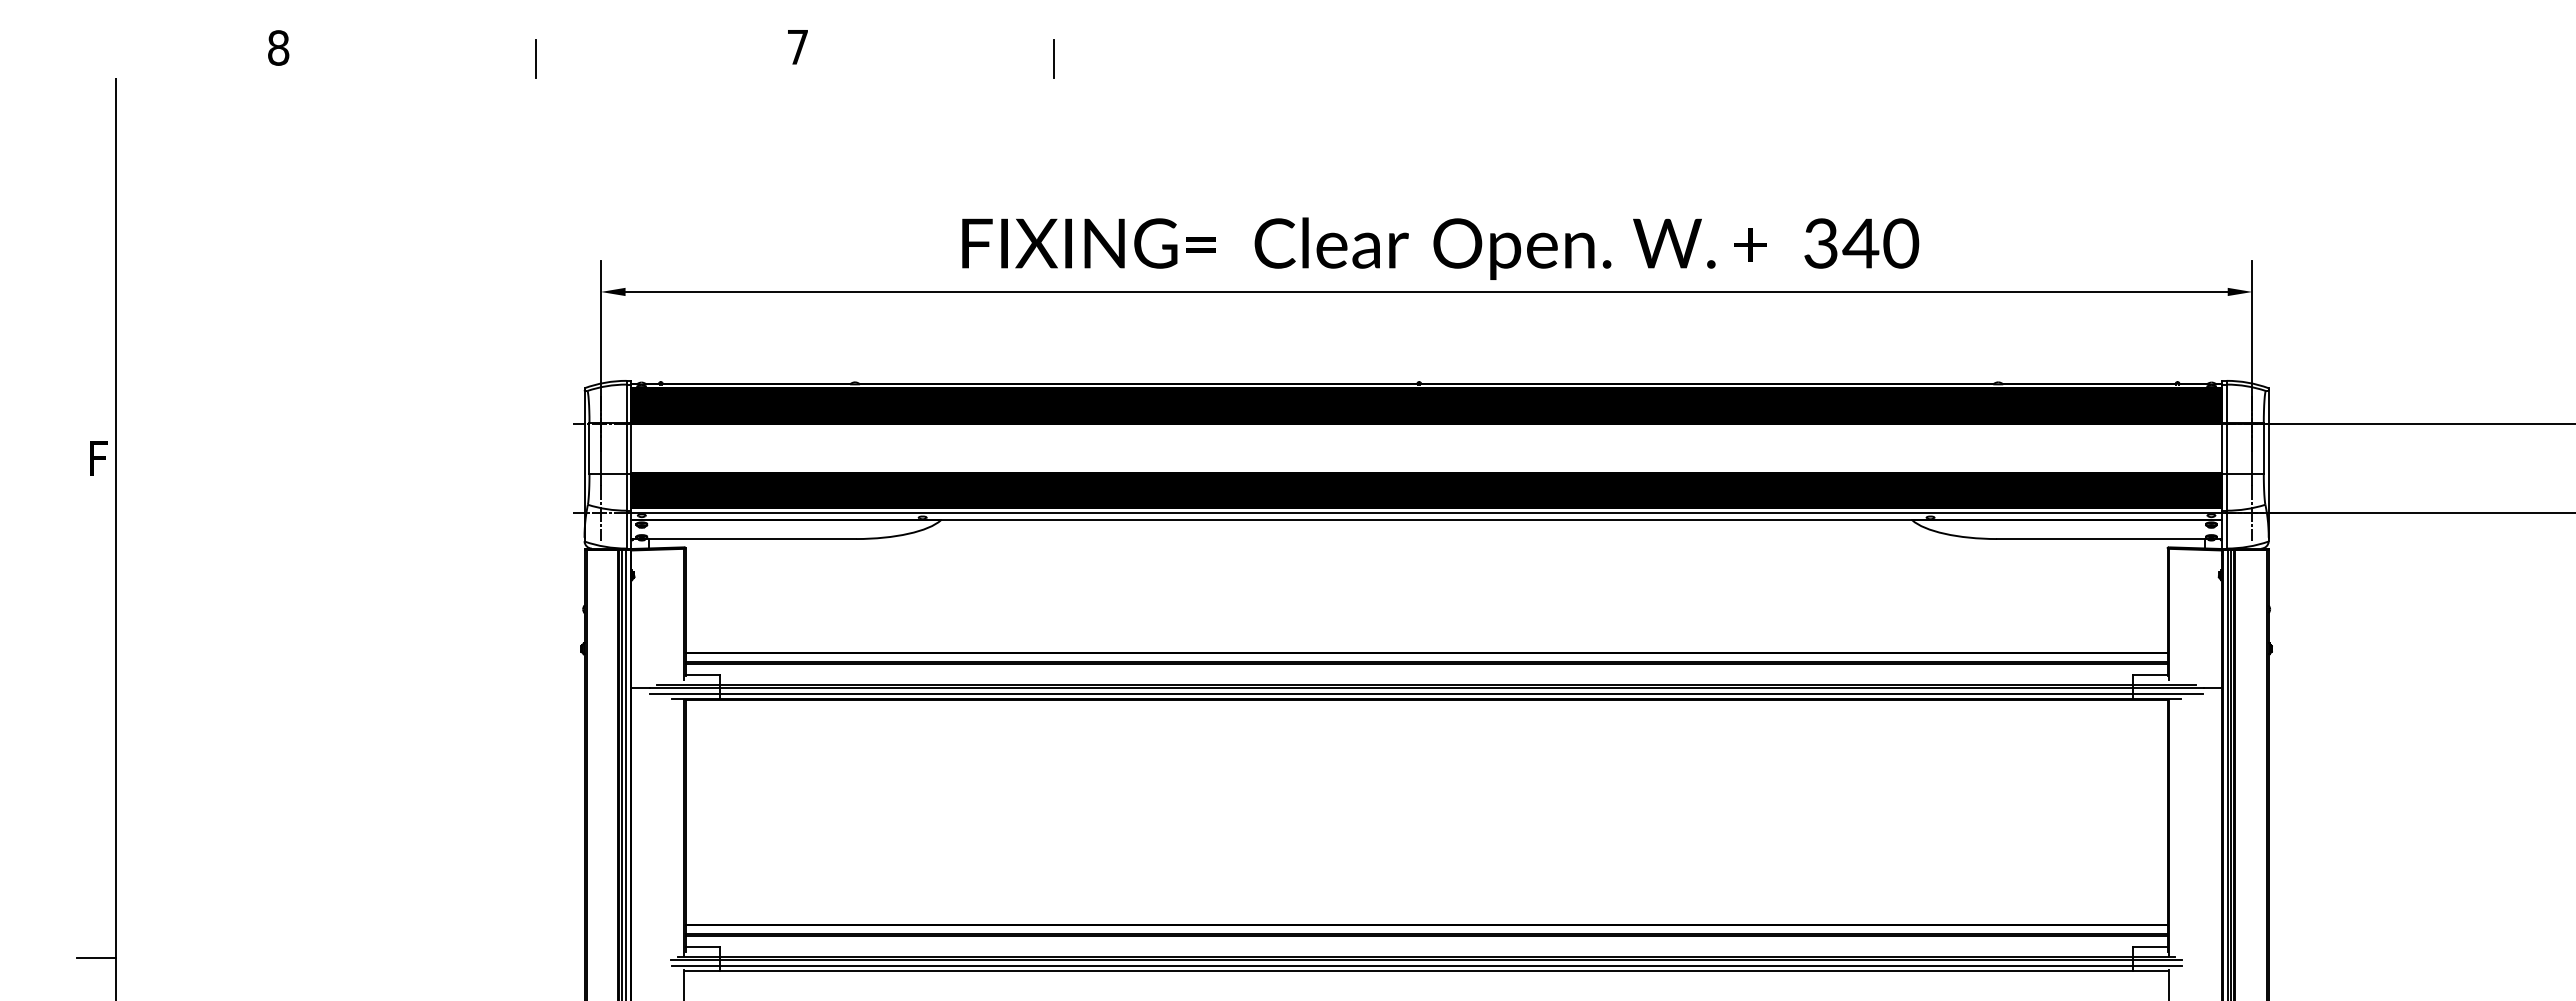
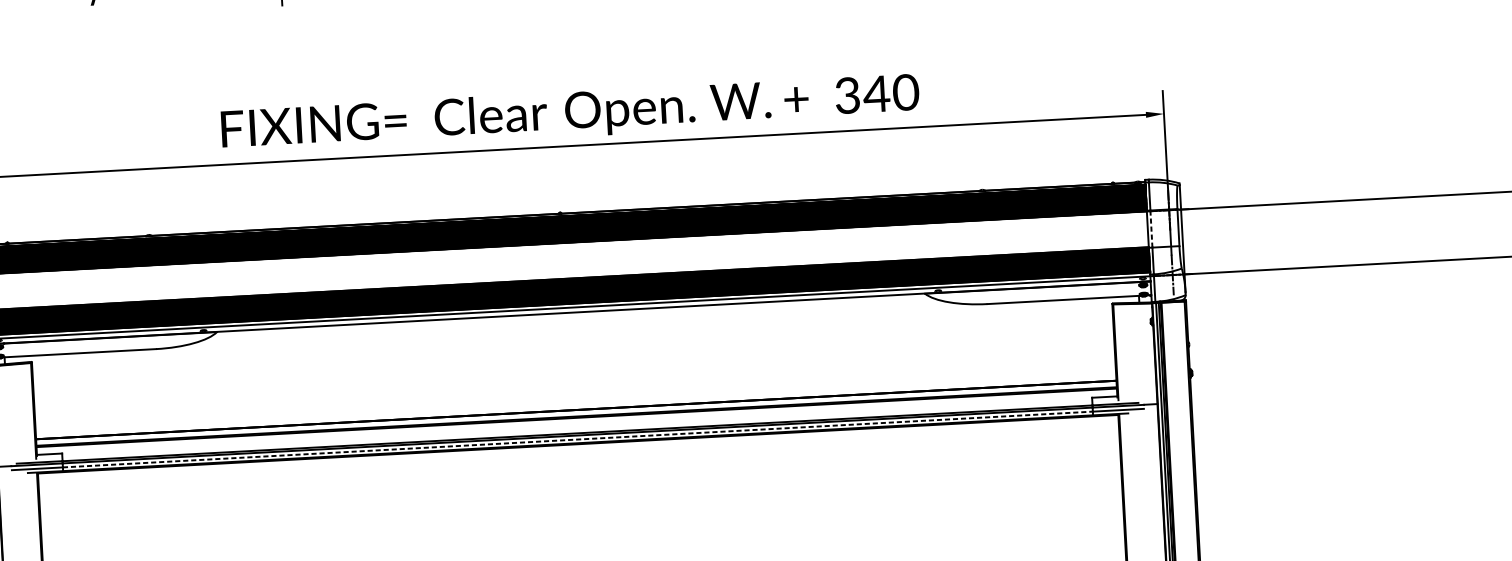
line: (2226, 449) -> (1151, 229), solid -> dashed
line: (1427, 693) -> (578, 439), solid -> dashed

